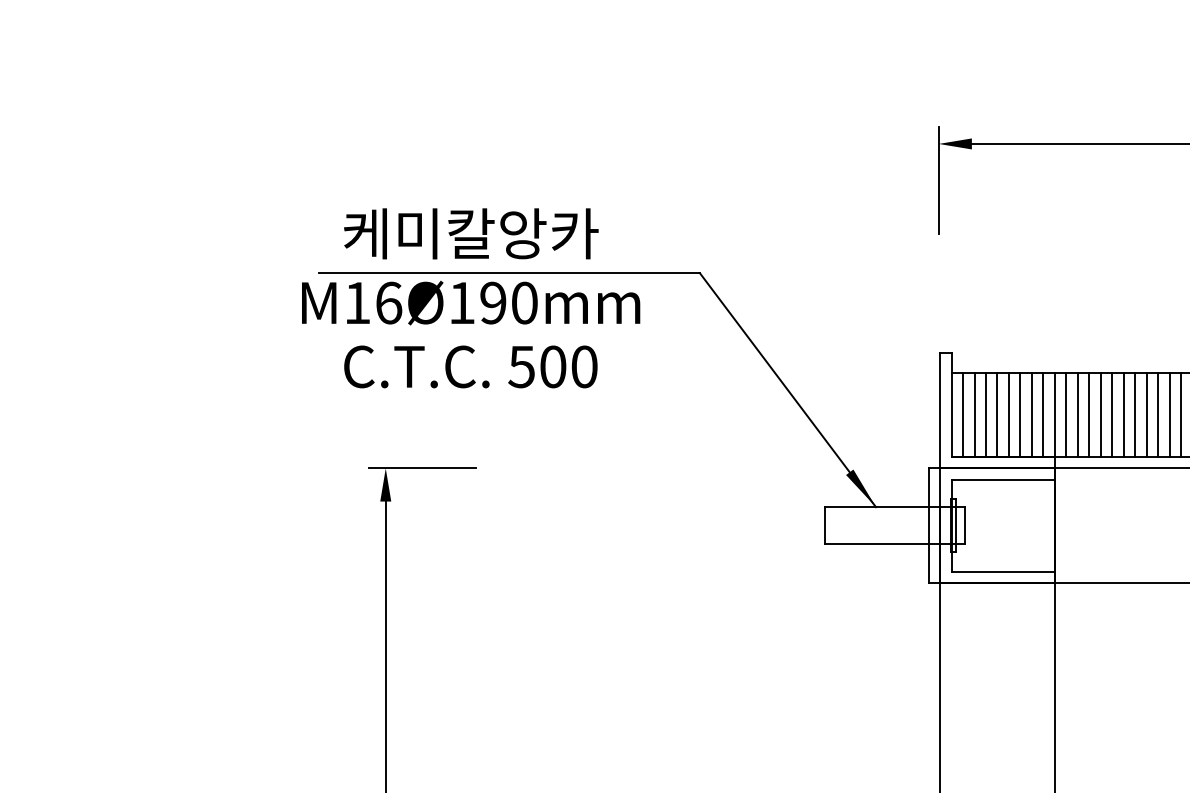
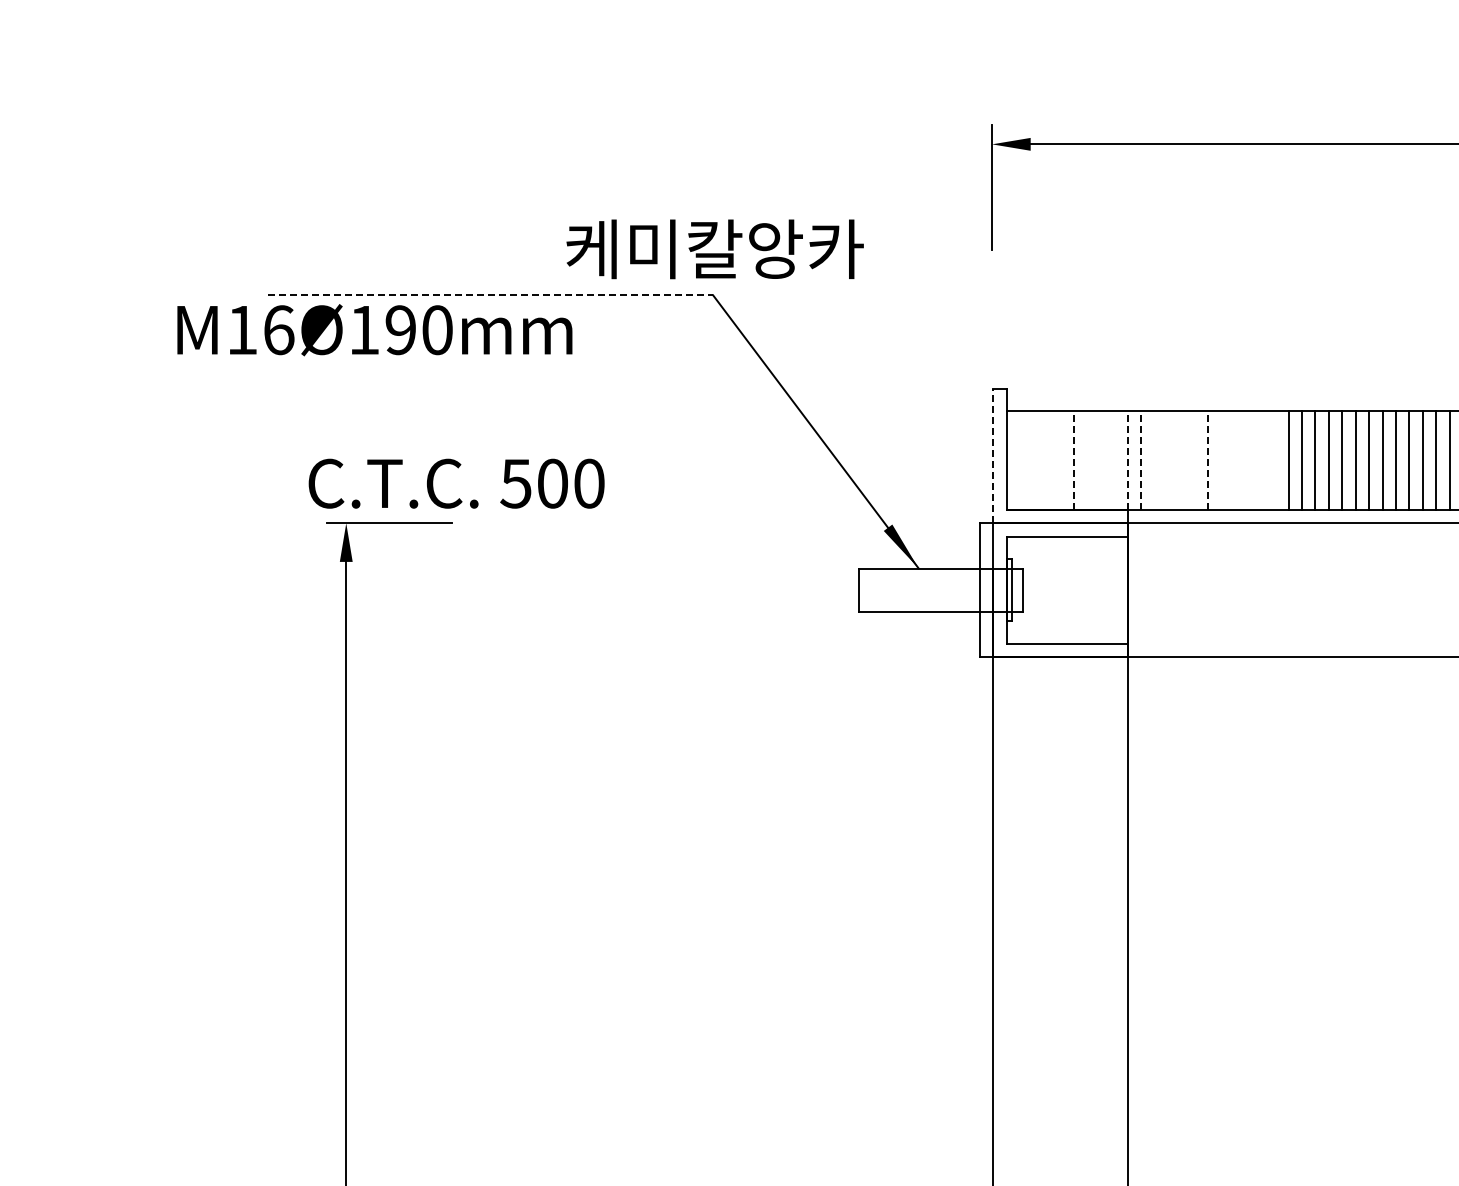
text: (470, 233) -> (714, 249), moved
line: (509, 273) -> (490, 295), solid -> dashed
text: (470, 303) -> (374, 330), moved
text: (470, 366) -> (456, 483), moved
line: (940, 410) -> (993, 455), solid -> dashed
line: (963, 414) -> (1020, 460), removed
line: (974, 414) -> (1033, 460), removed
line: (986, 414) -> (1047, 460), removed
line: (997, 414) -> (1060, 460), removed
line: (1008, 414) -> (1073, 460), solid -> dashed
line: (1020, 414) -> (1087, 460), removed
line: (1031, 414) -> (1100, 460), removed
line: (1043, 414) -> (1114, 460), removed
line: (1054, 414) -> (1127, 460), solid -> dashed
line: (1066, 414) -> (1141, 460), solid -> dashed
line: (1077, 414) -> (1154, 460), removed
line: (1089, 414) -> (1167, 460), removed
line: (1101, 414) -> (1181, 460), removed
line: (1112, 414) -> (1194, 460), removed
line: (1124, 414) -> (1208, 460), solid -> dashed
line: (1135, 414) -> (1221, 460), removed
line: (1146, 414) -> (1234, 460), removed
line: (1158, 414) -> (1248, 460), removed
line: (1169, 414) -> (1261, 460), removed
line: (1181, 414) -> (1275, 460), removed

